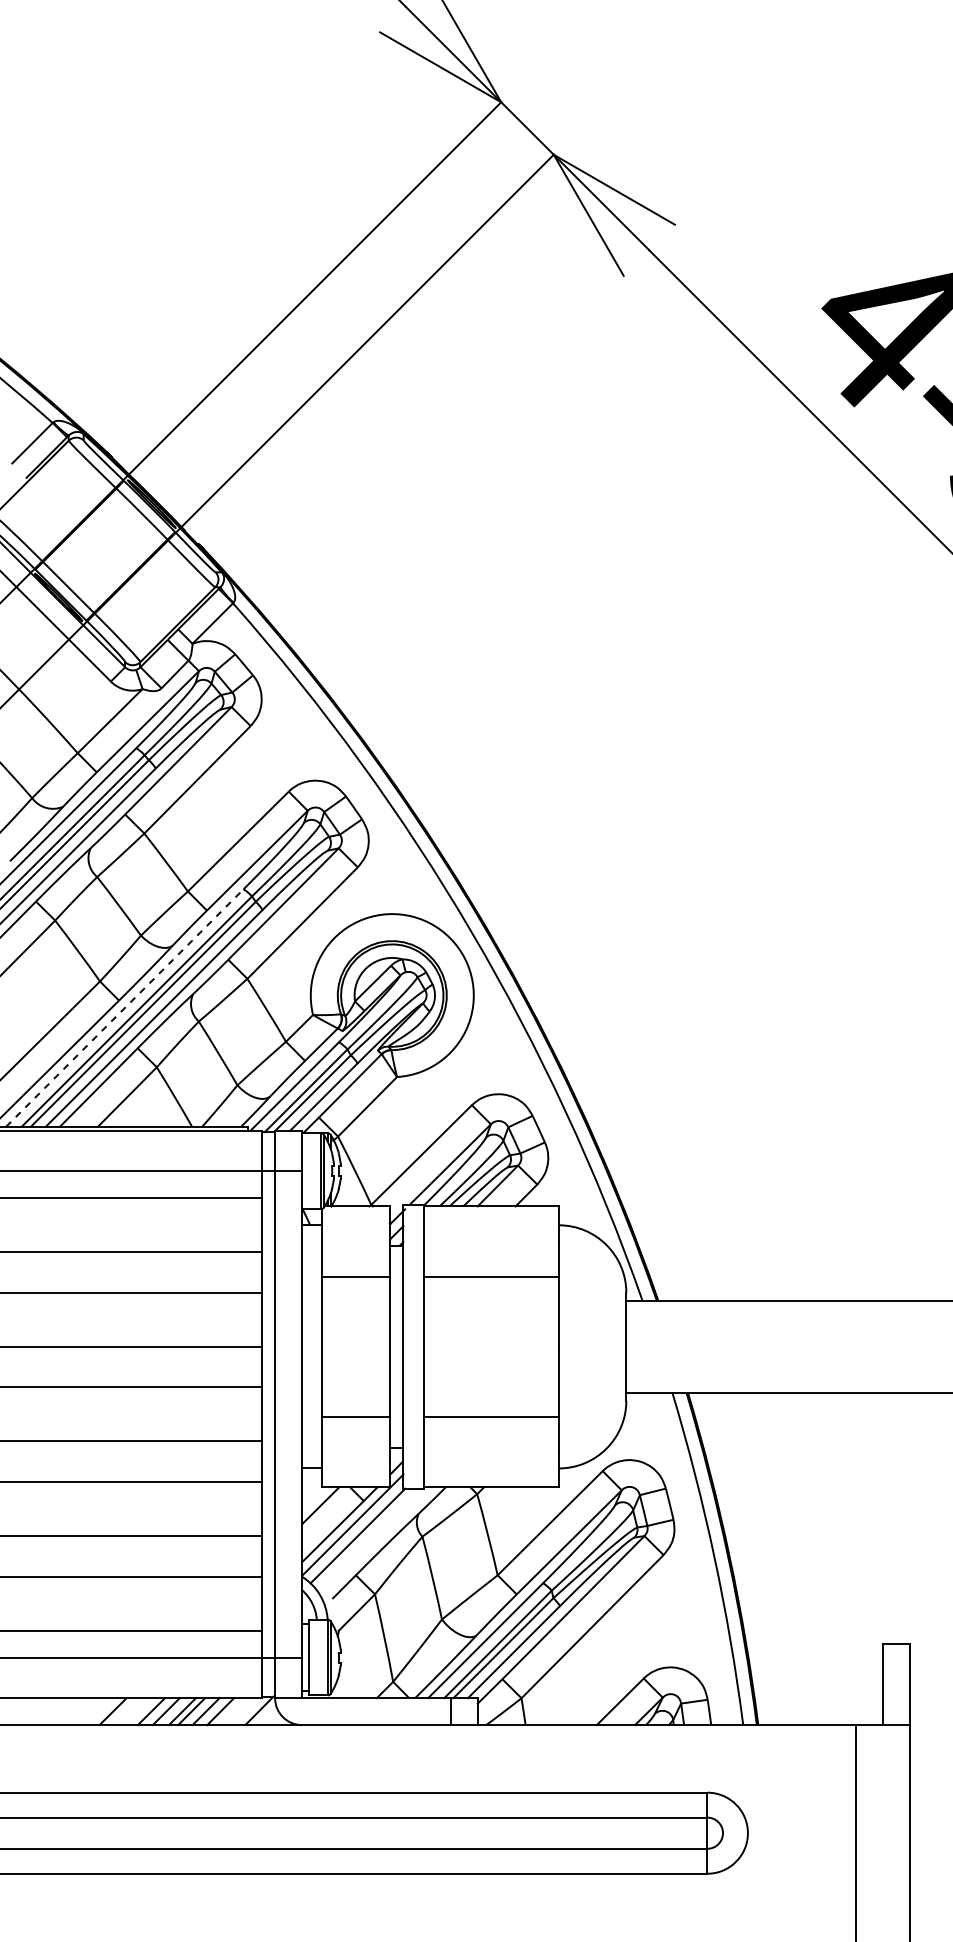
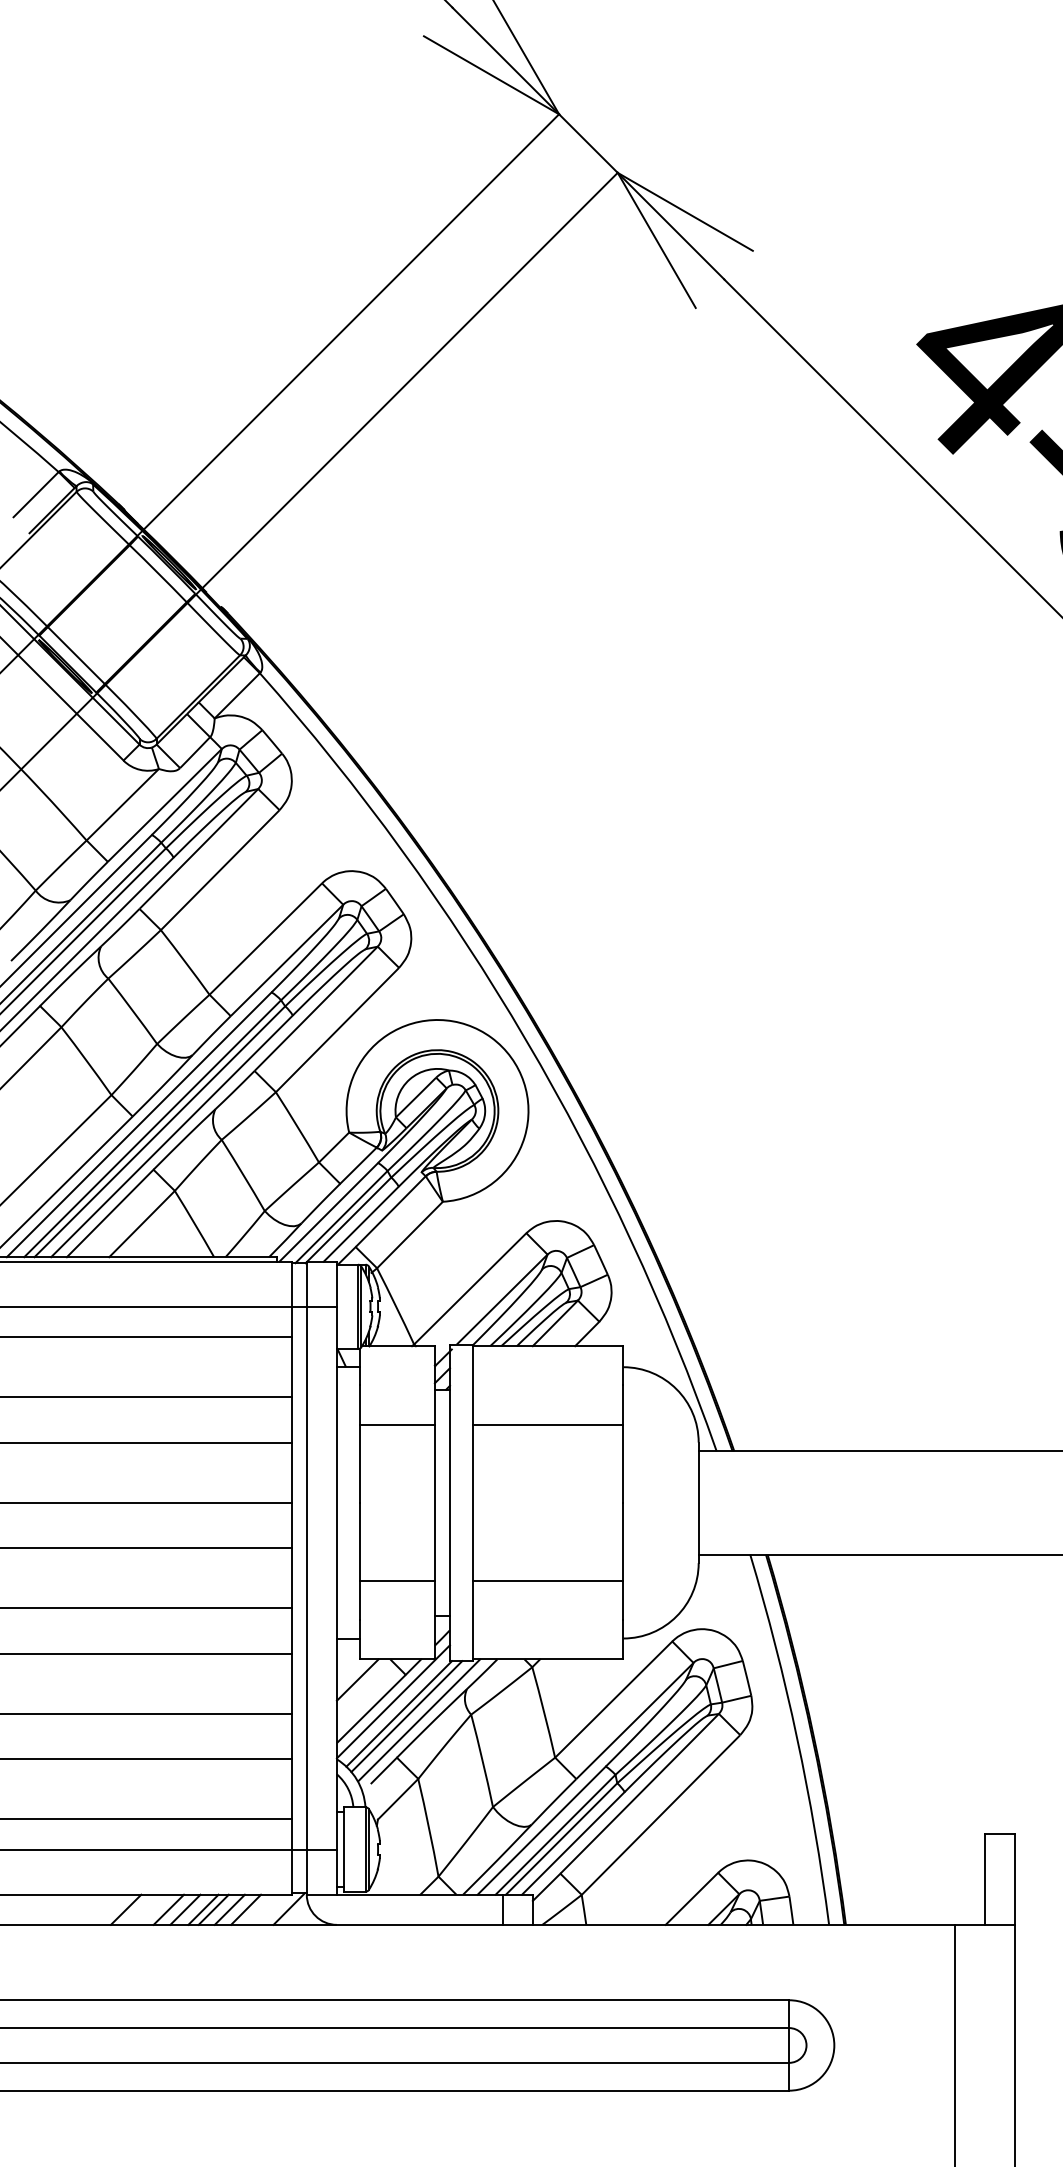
line: (125, 1007) -> (139, 1124), dashed -> solid
line: (364, 1538) -> (406, 1716), added
line: (376, 1541) -> (419, 1720), added

